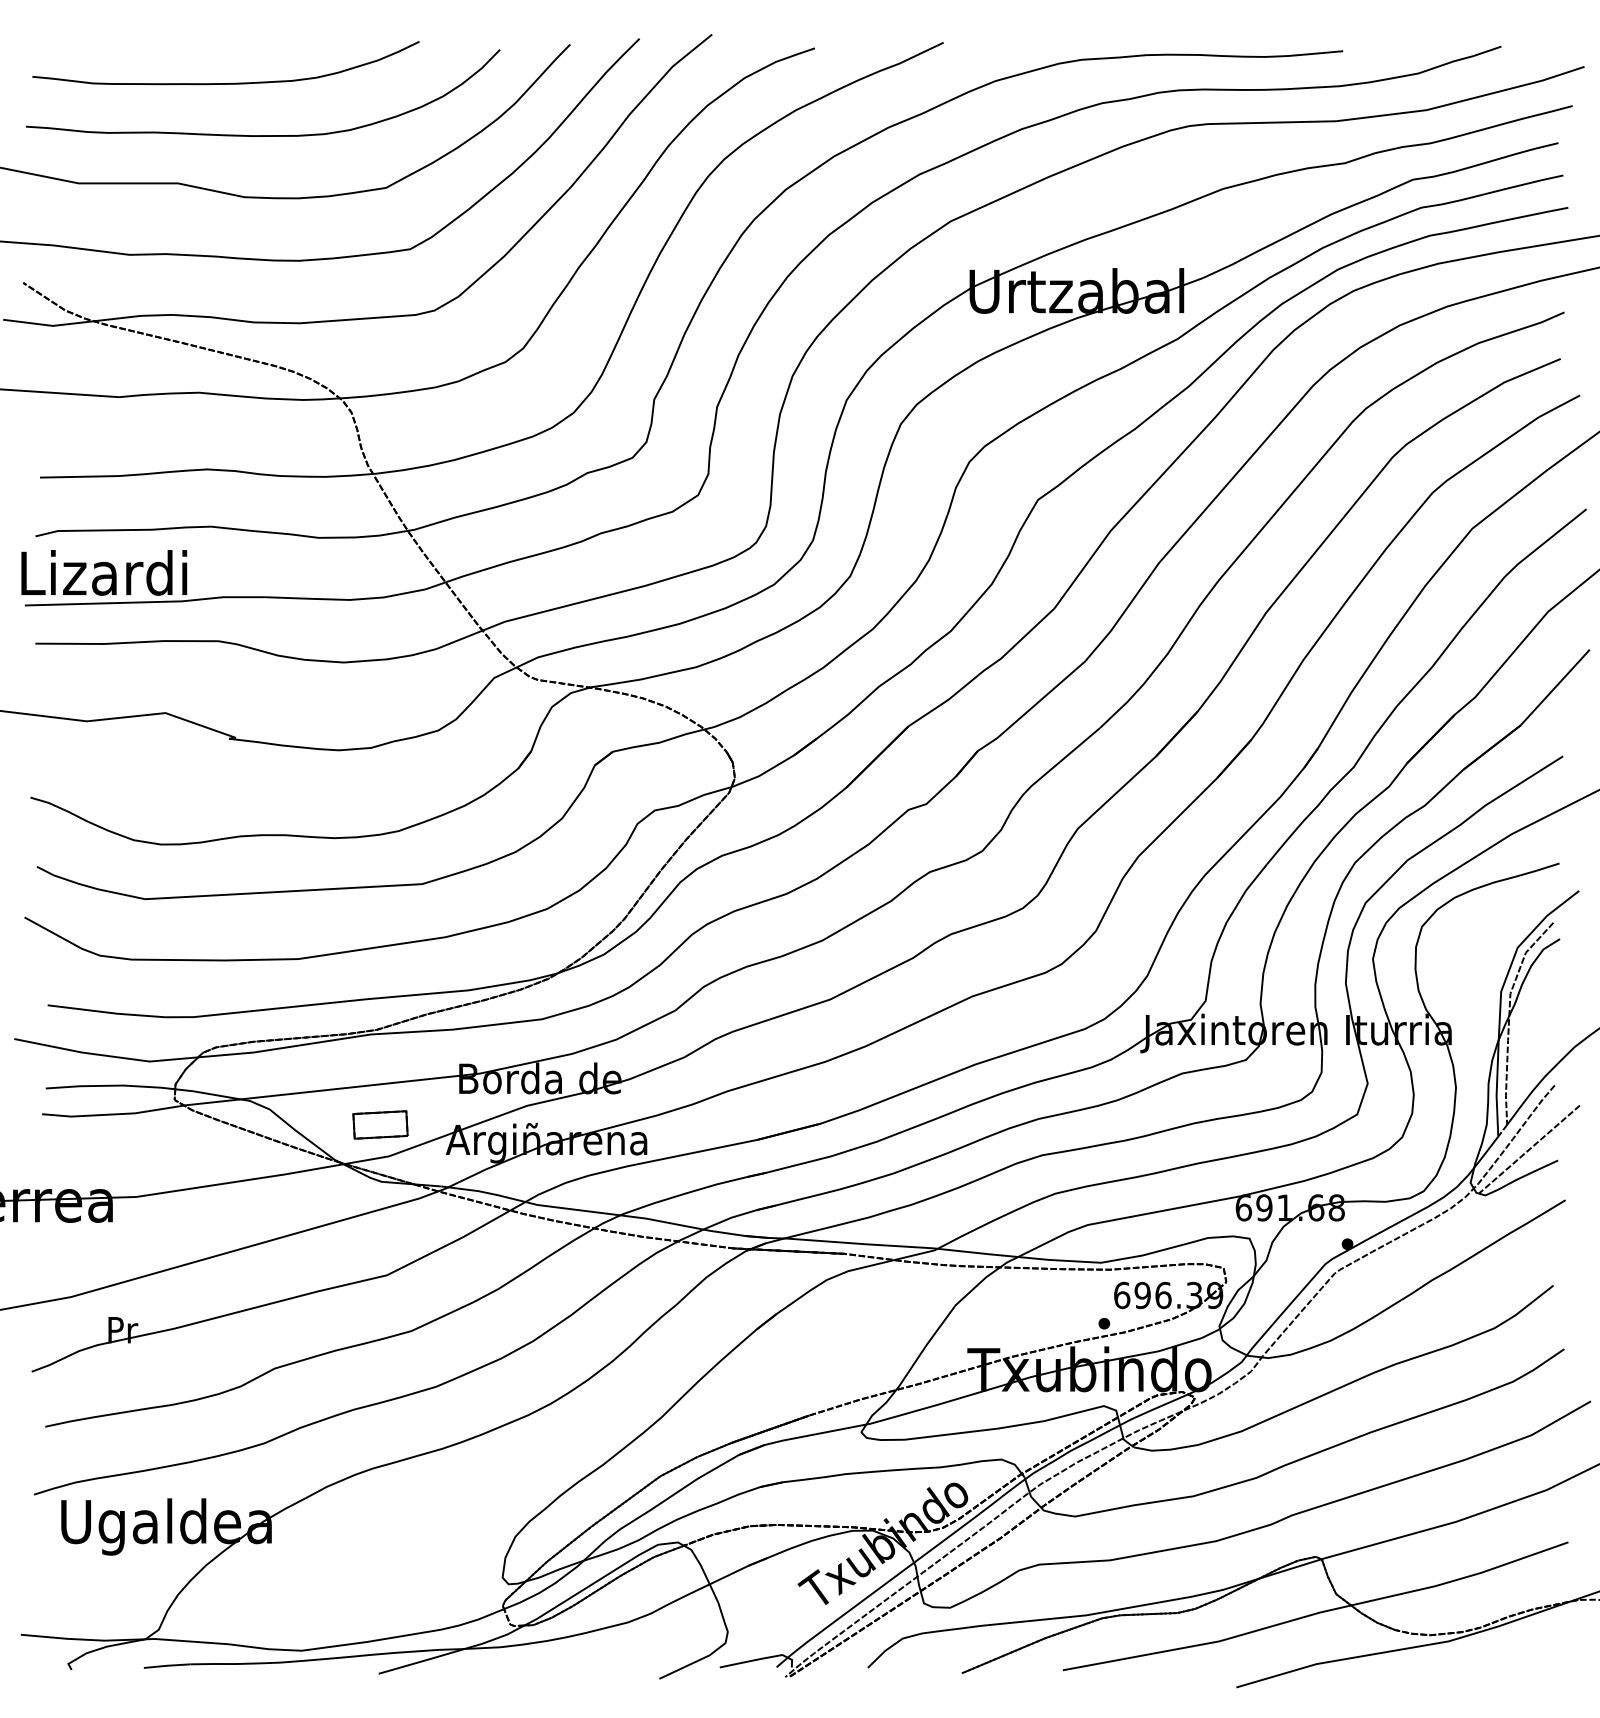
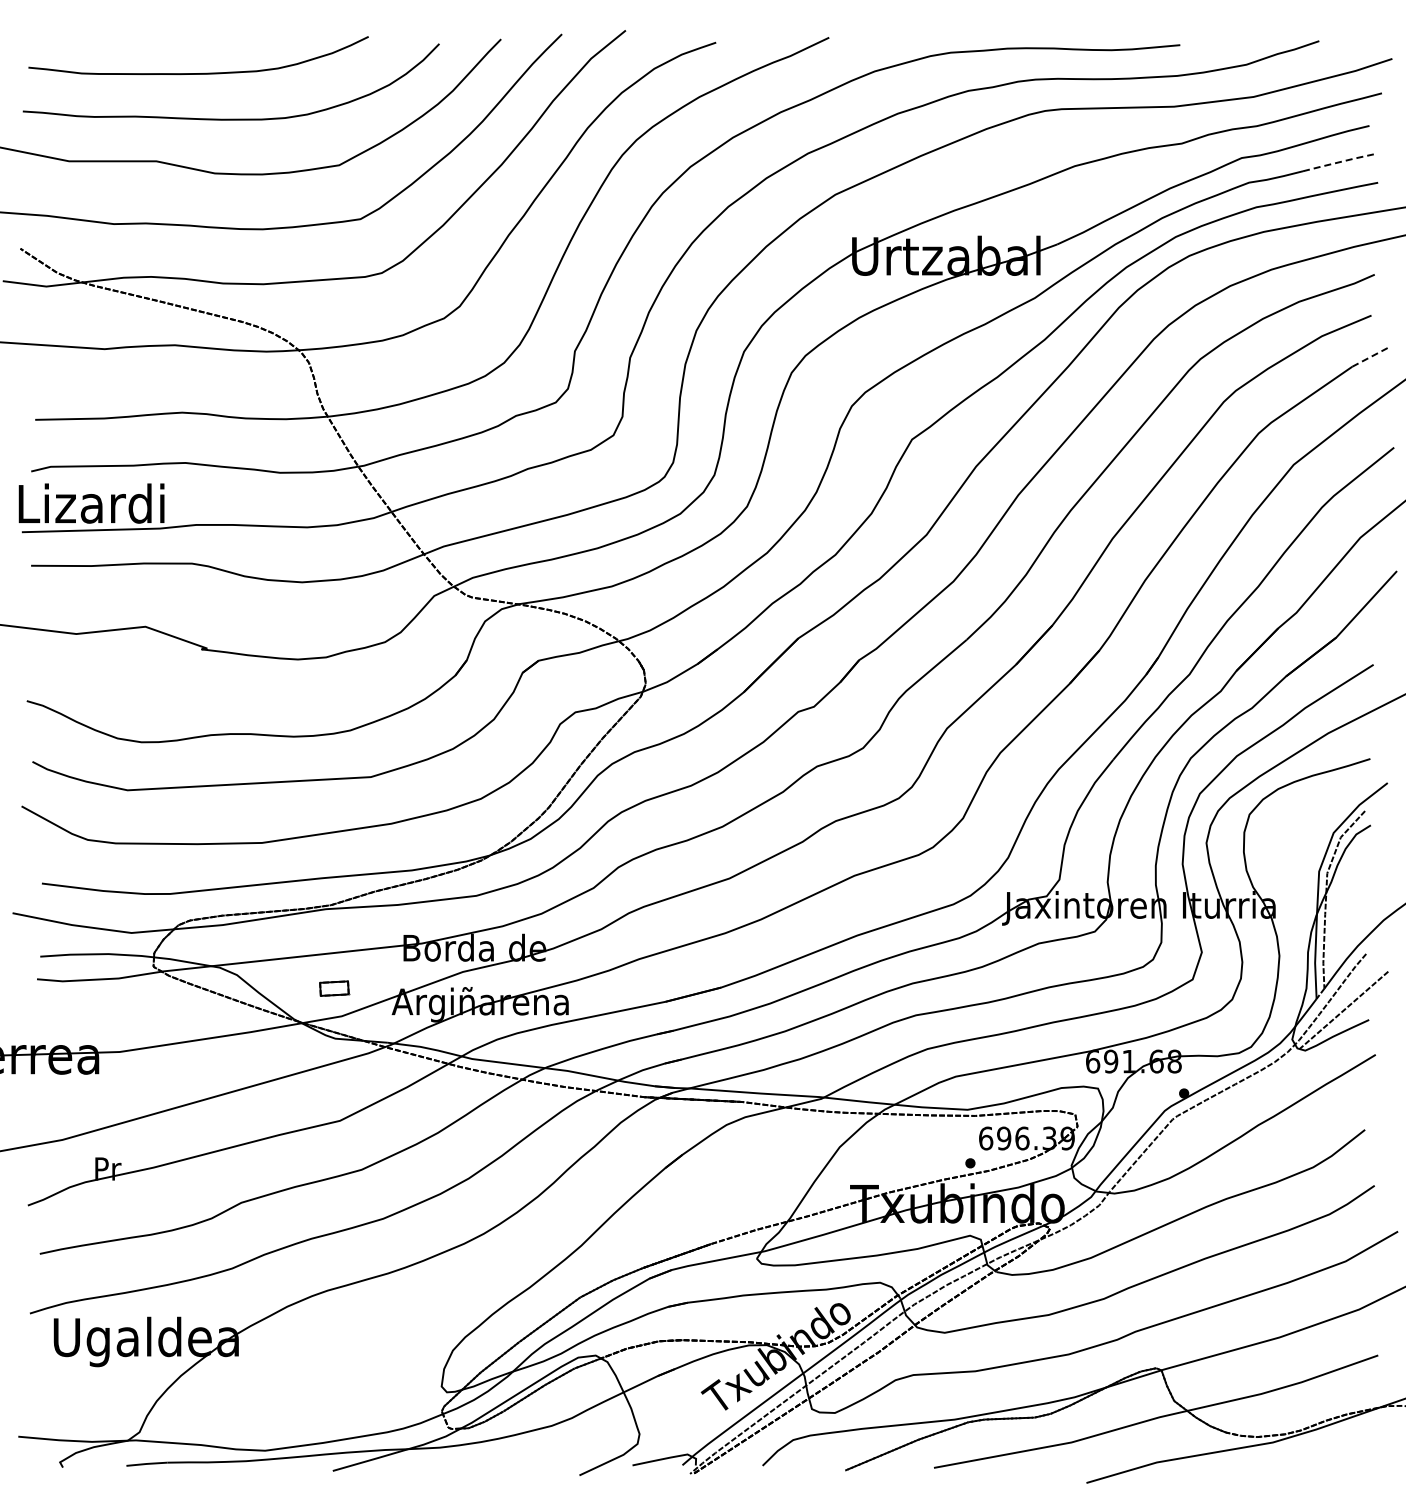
line: (1523, 184) -> (1338, 162), solid -> dashed
line: (1559, 405) -> (1370, 356), solid -> dashed
part: (380, 1124) -> (334, 988), size x0.6

